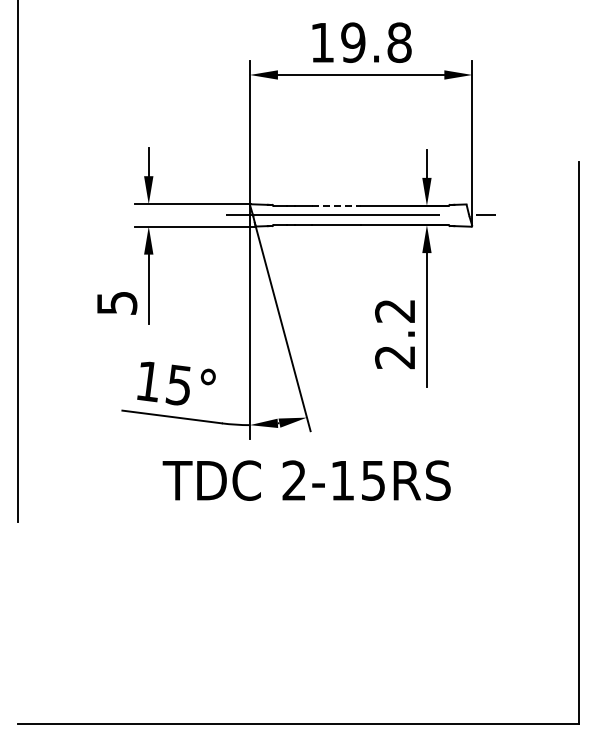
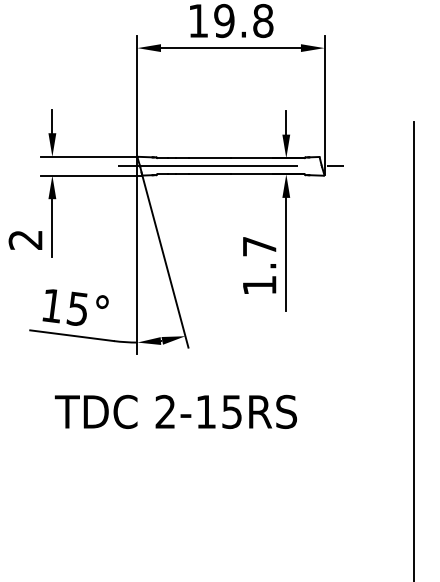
line: (336, 205) -> (210, 157), dashed -> solid
text: (116, 303) -> (25, 240), 5 -> 2
text: (394, 334) -> (259, 266), 2.2 -> 1.7
text: (306, 480) -> (175, 411), moved

